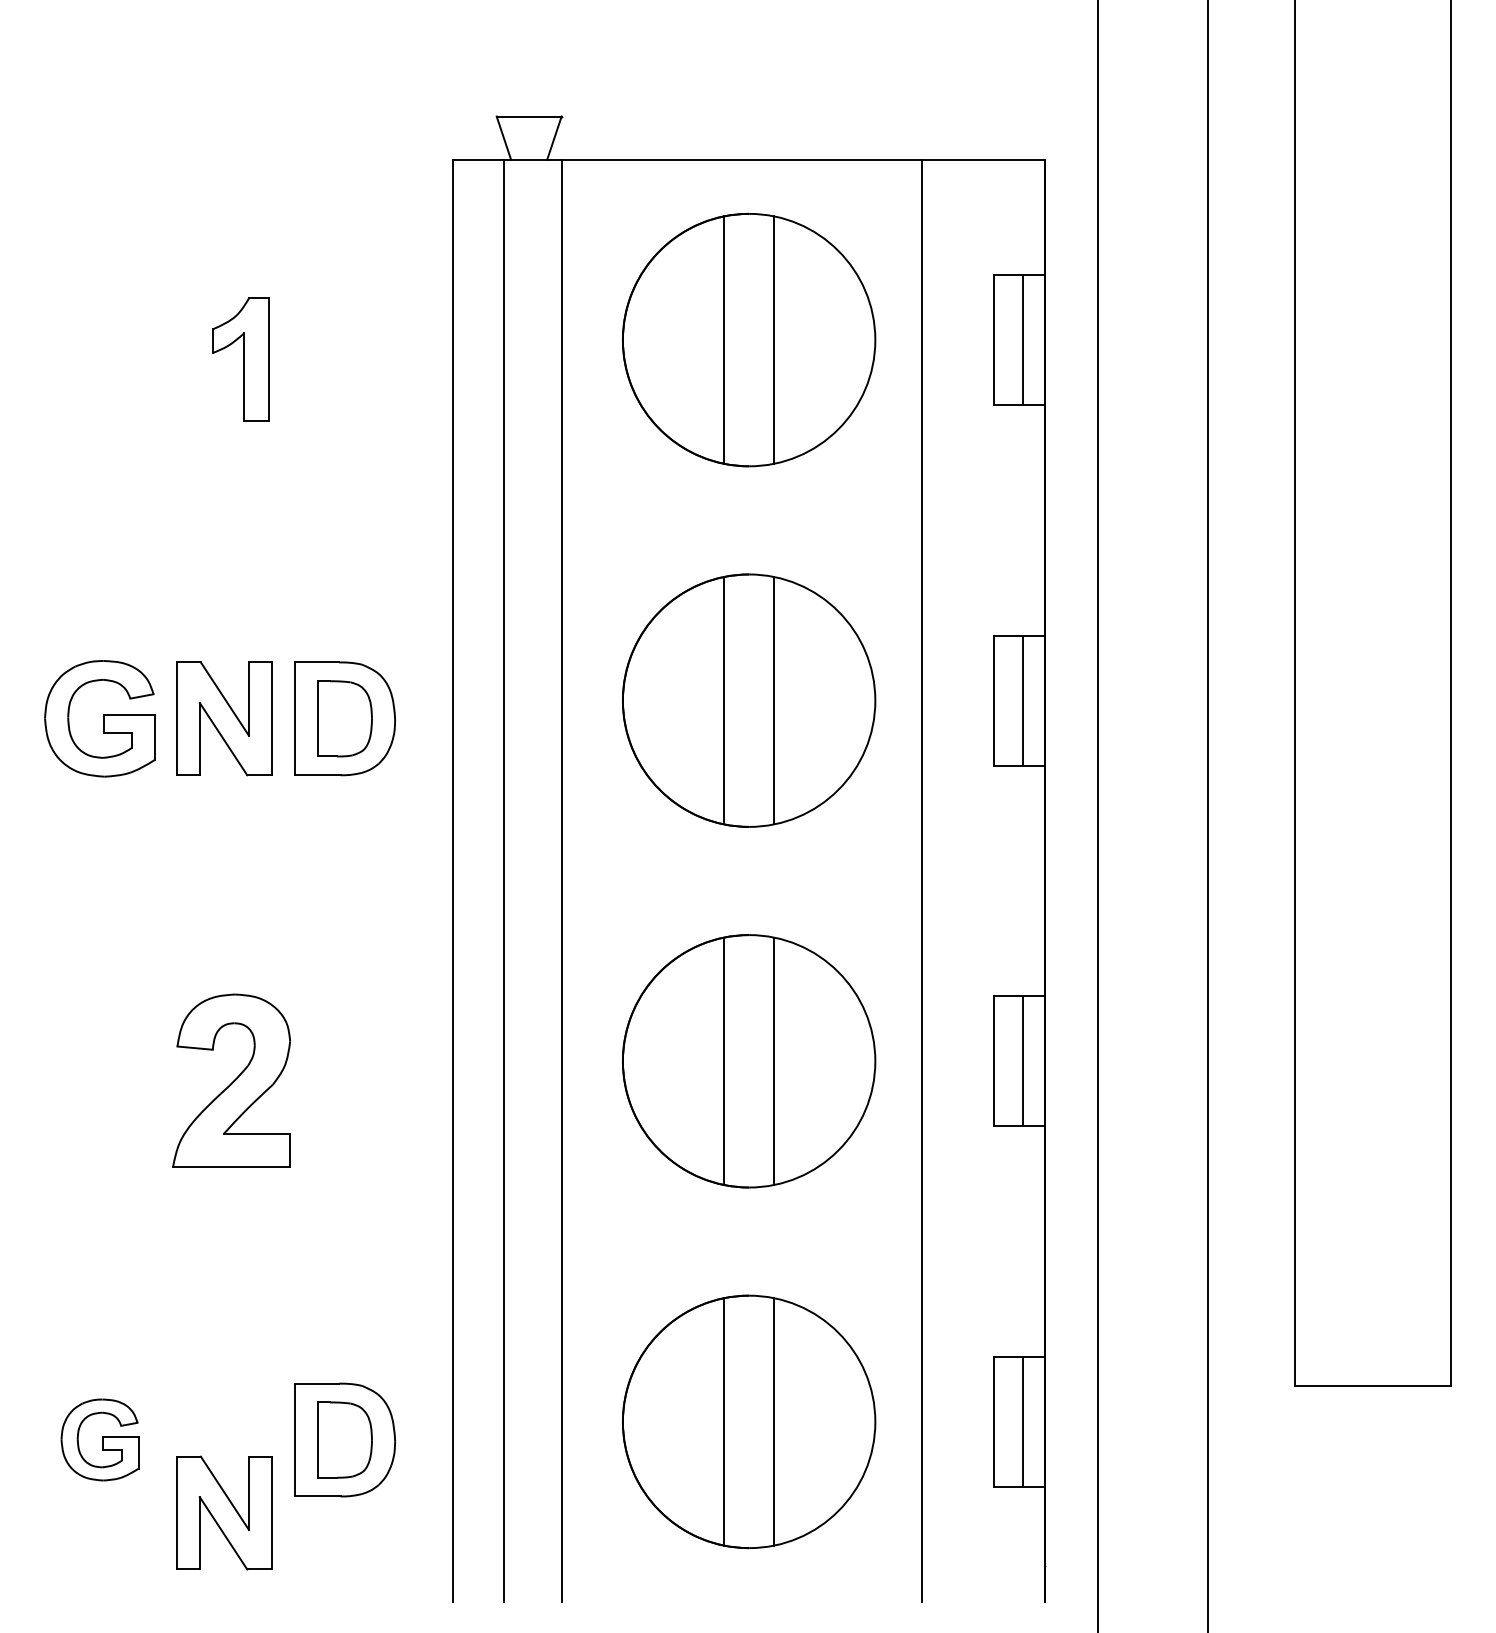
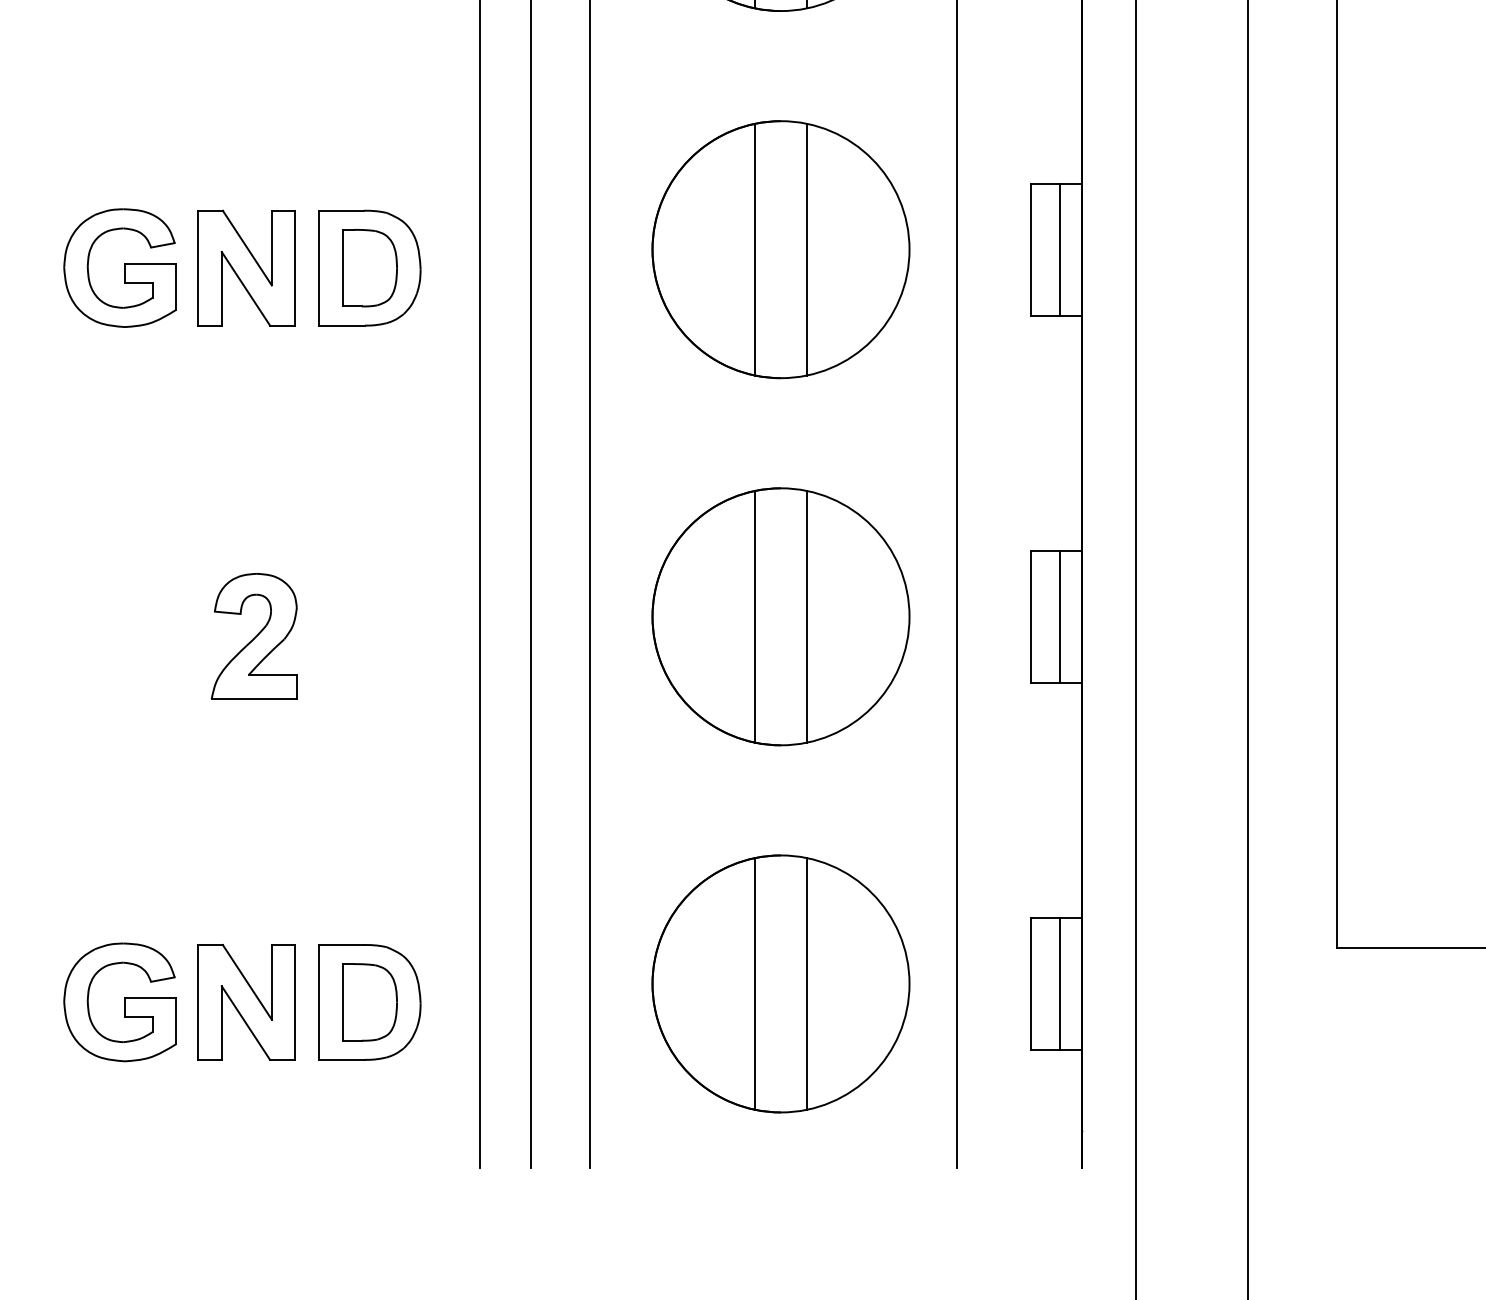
part: (231, 1080) -> (254, 636), size x0.71
part: (99, 1439) -> (119, 1001), size x1.43
part: (224, 1512) -> (246, 1001), moved

